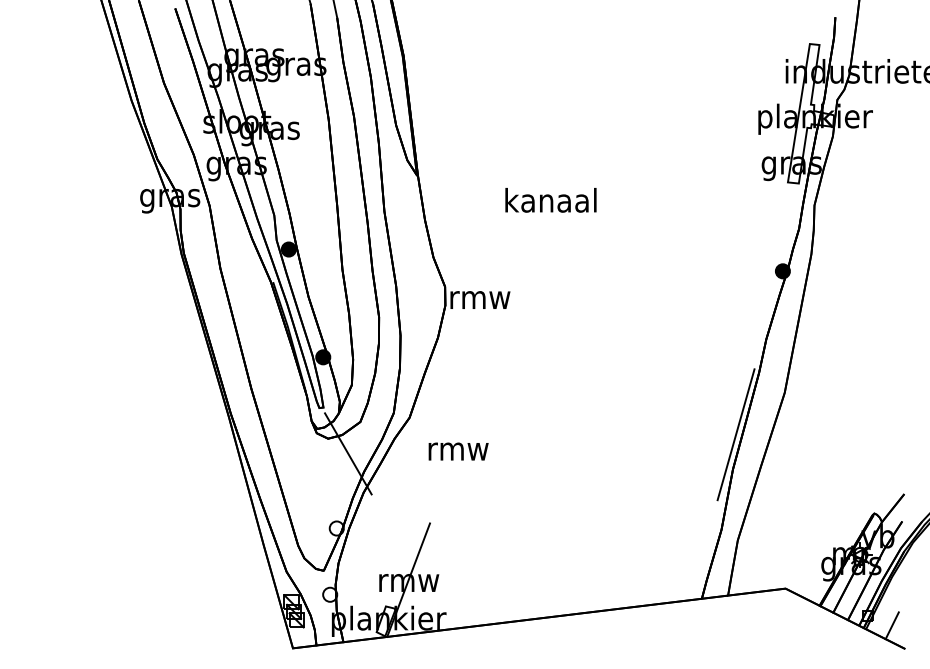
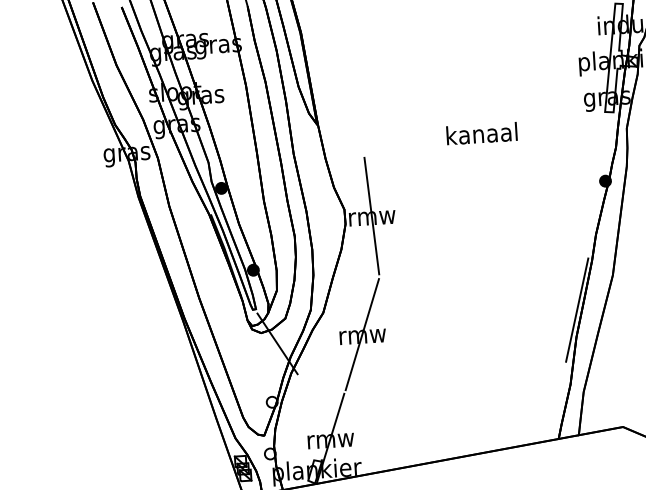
text: (550, 200) -> (481, 133), moved
line: (479, 296) -> (371, 215), added
line: (457, 448) -> (361, 334), added

